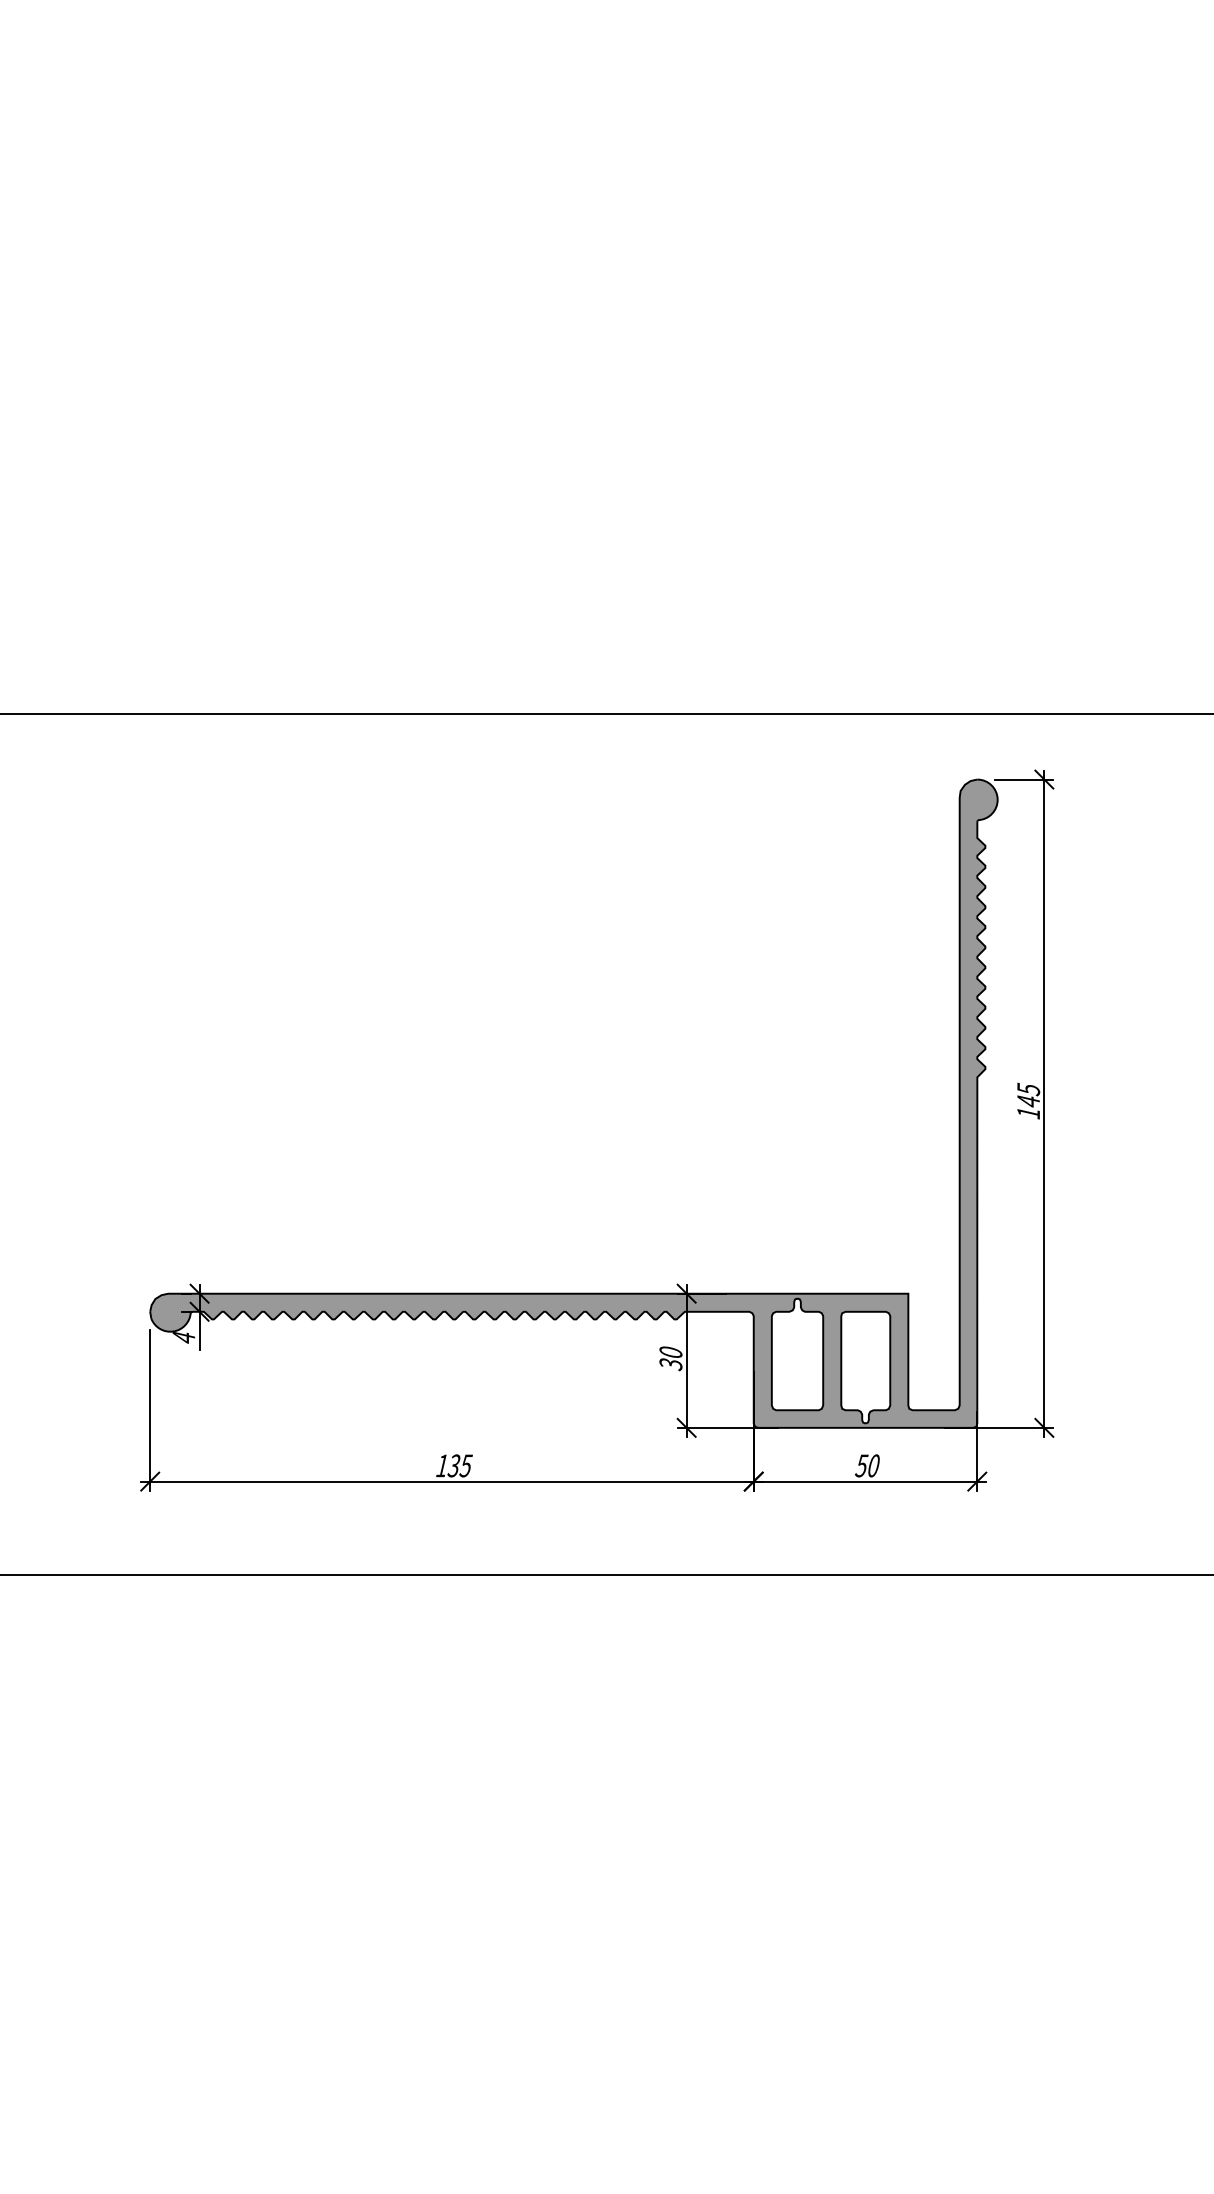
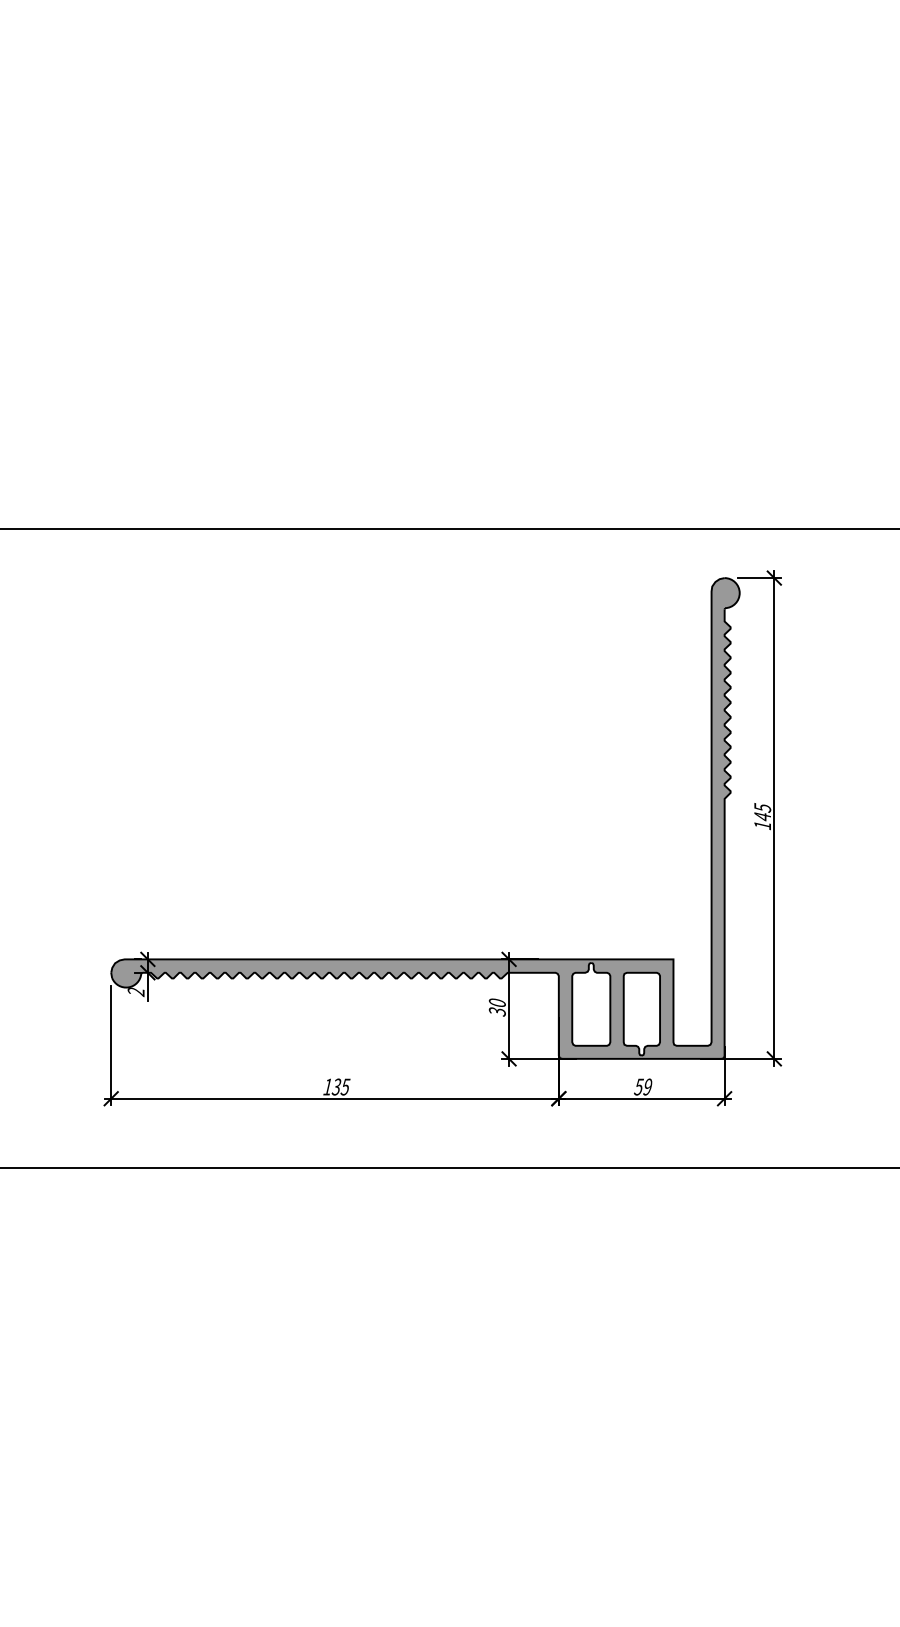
text: (183, 1337) -> (135, 991), 4 -> 2
text: (873, 1465) -> (647, 1086), 50 -> 59

